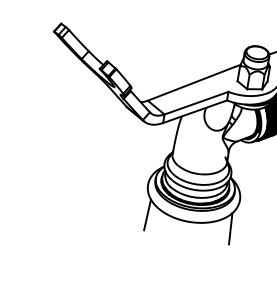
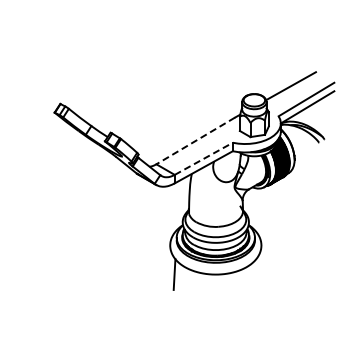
line: (191, 83) -> (195, 140), solid -> dashed
line: (197, 102) -> (204, 158), solid -> dashed
line: (230, 228) -> (256, 274), removed

